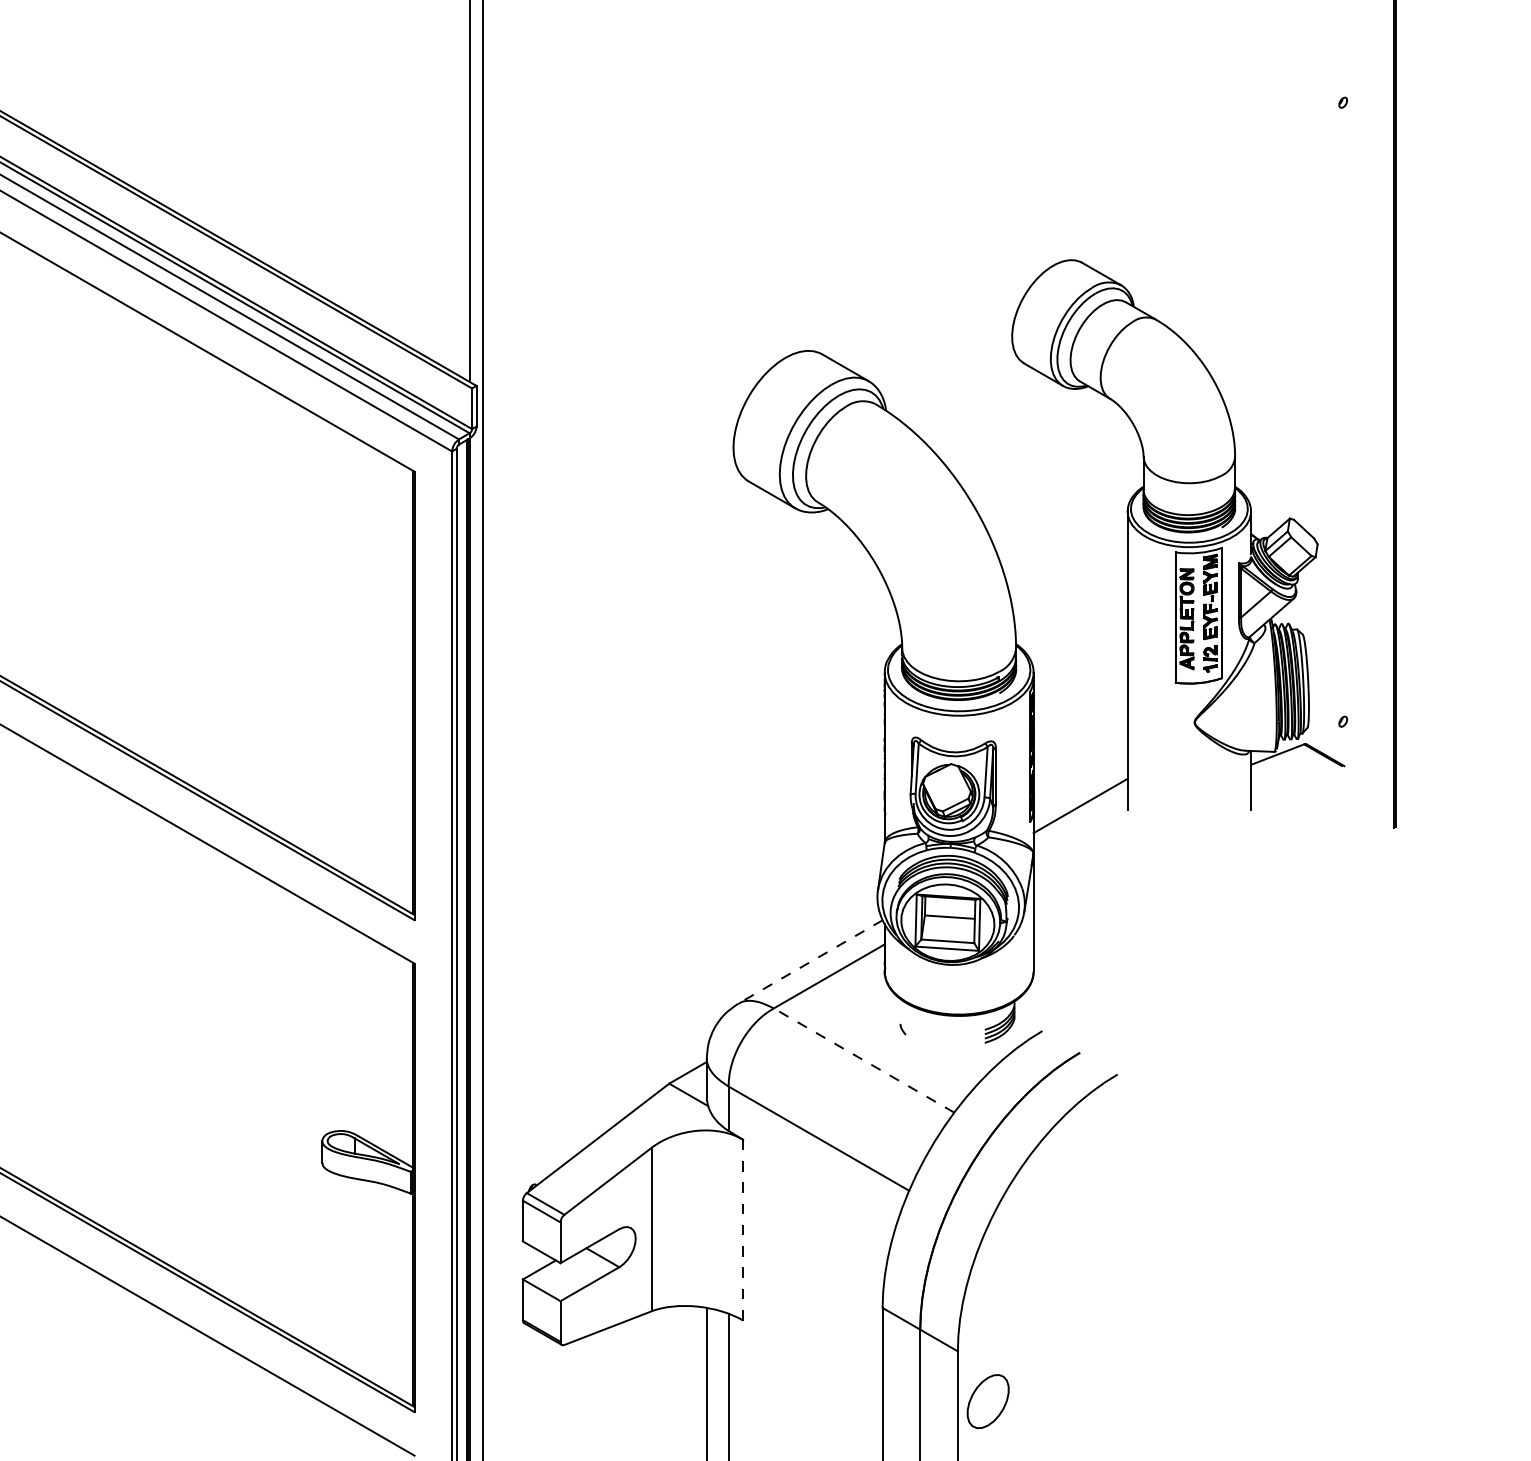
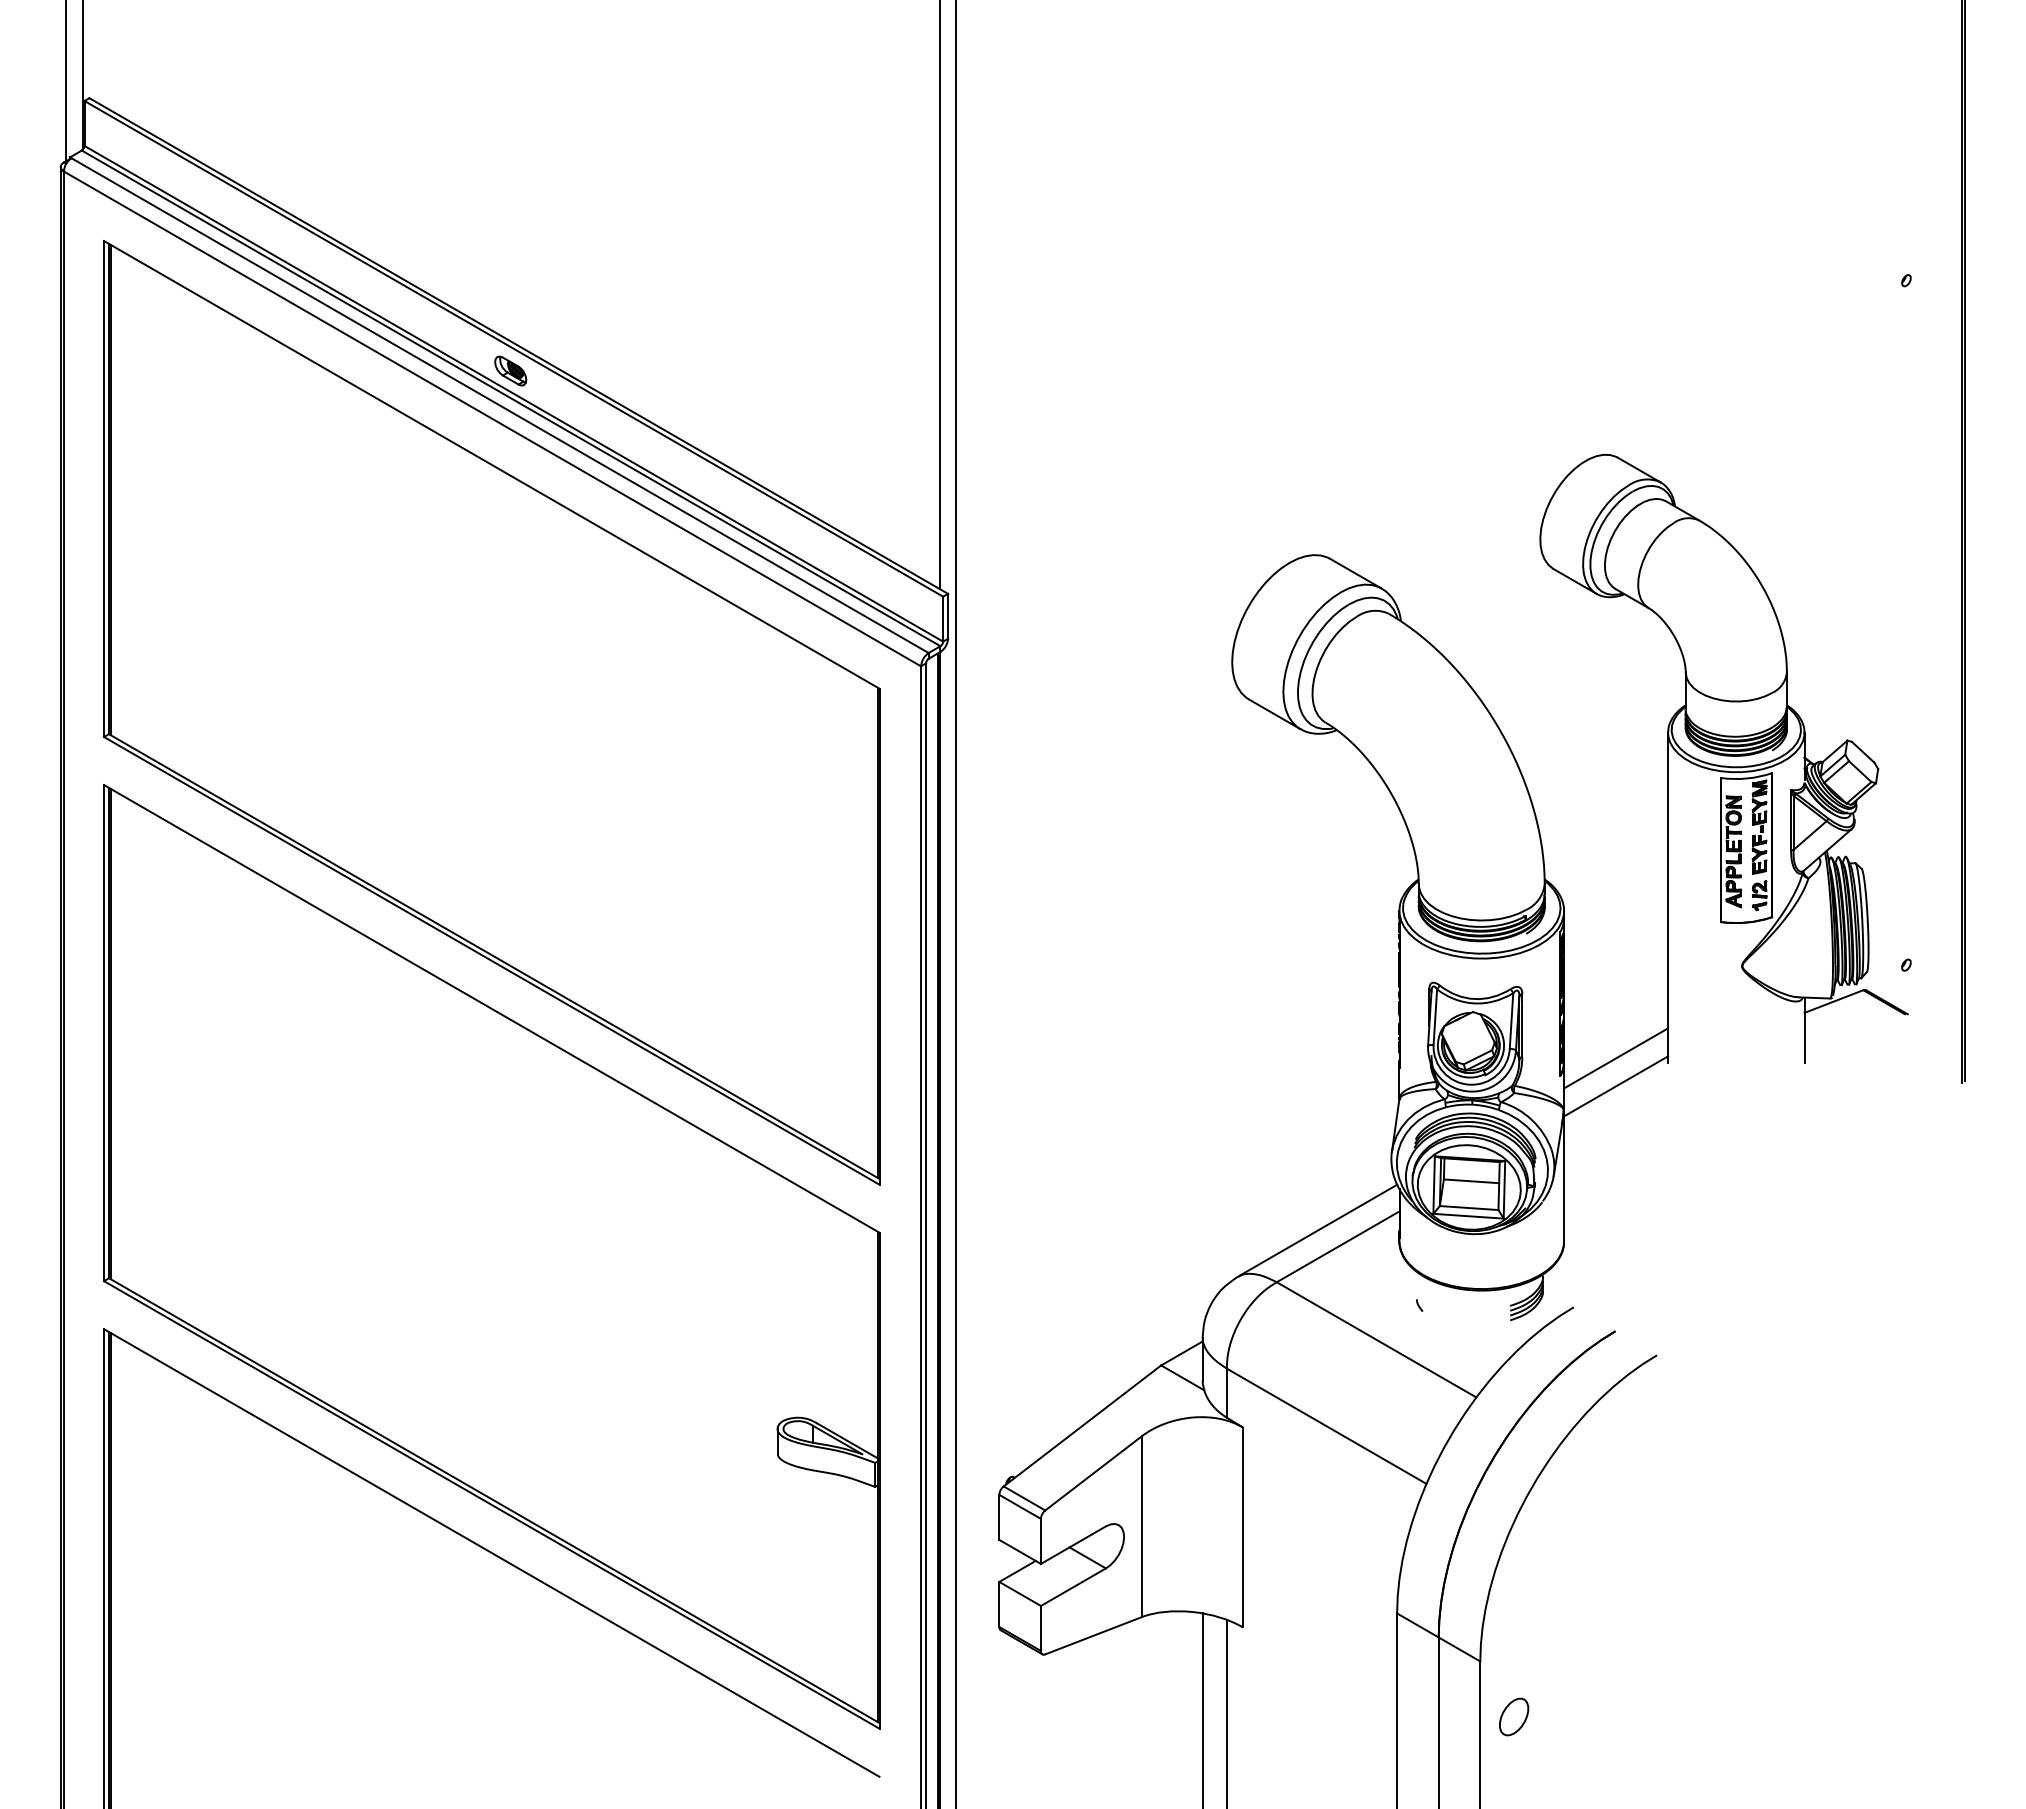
part: (80, 183) -> (510, 370), added
line: (1081, 831) -> (1616, 1086), added
line: (810, 961) -> (1317, 1230), dashed -> solid
line: (863, 1060) -> (1376, 1339), dashed -> solid
line: (742, 1230) -> (1242, 1527), dashed -> solid
part: (988, 1401) -> (1514, 1716), size x0.62

